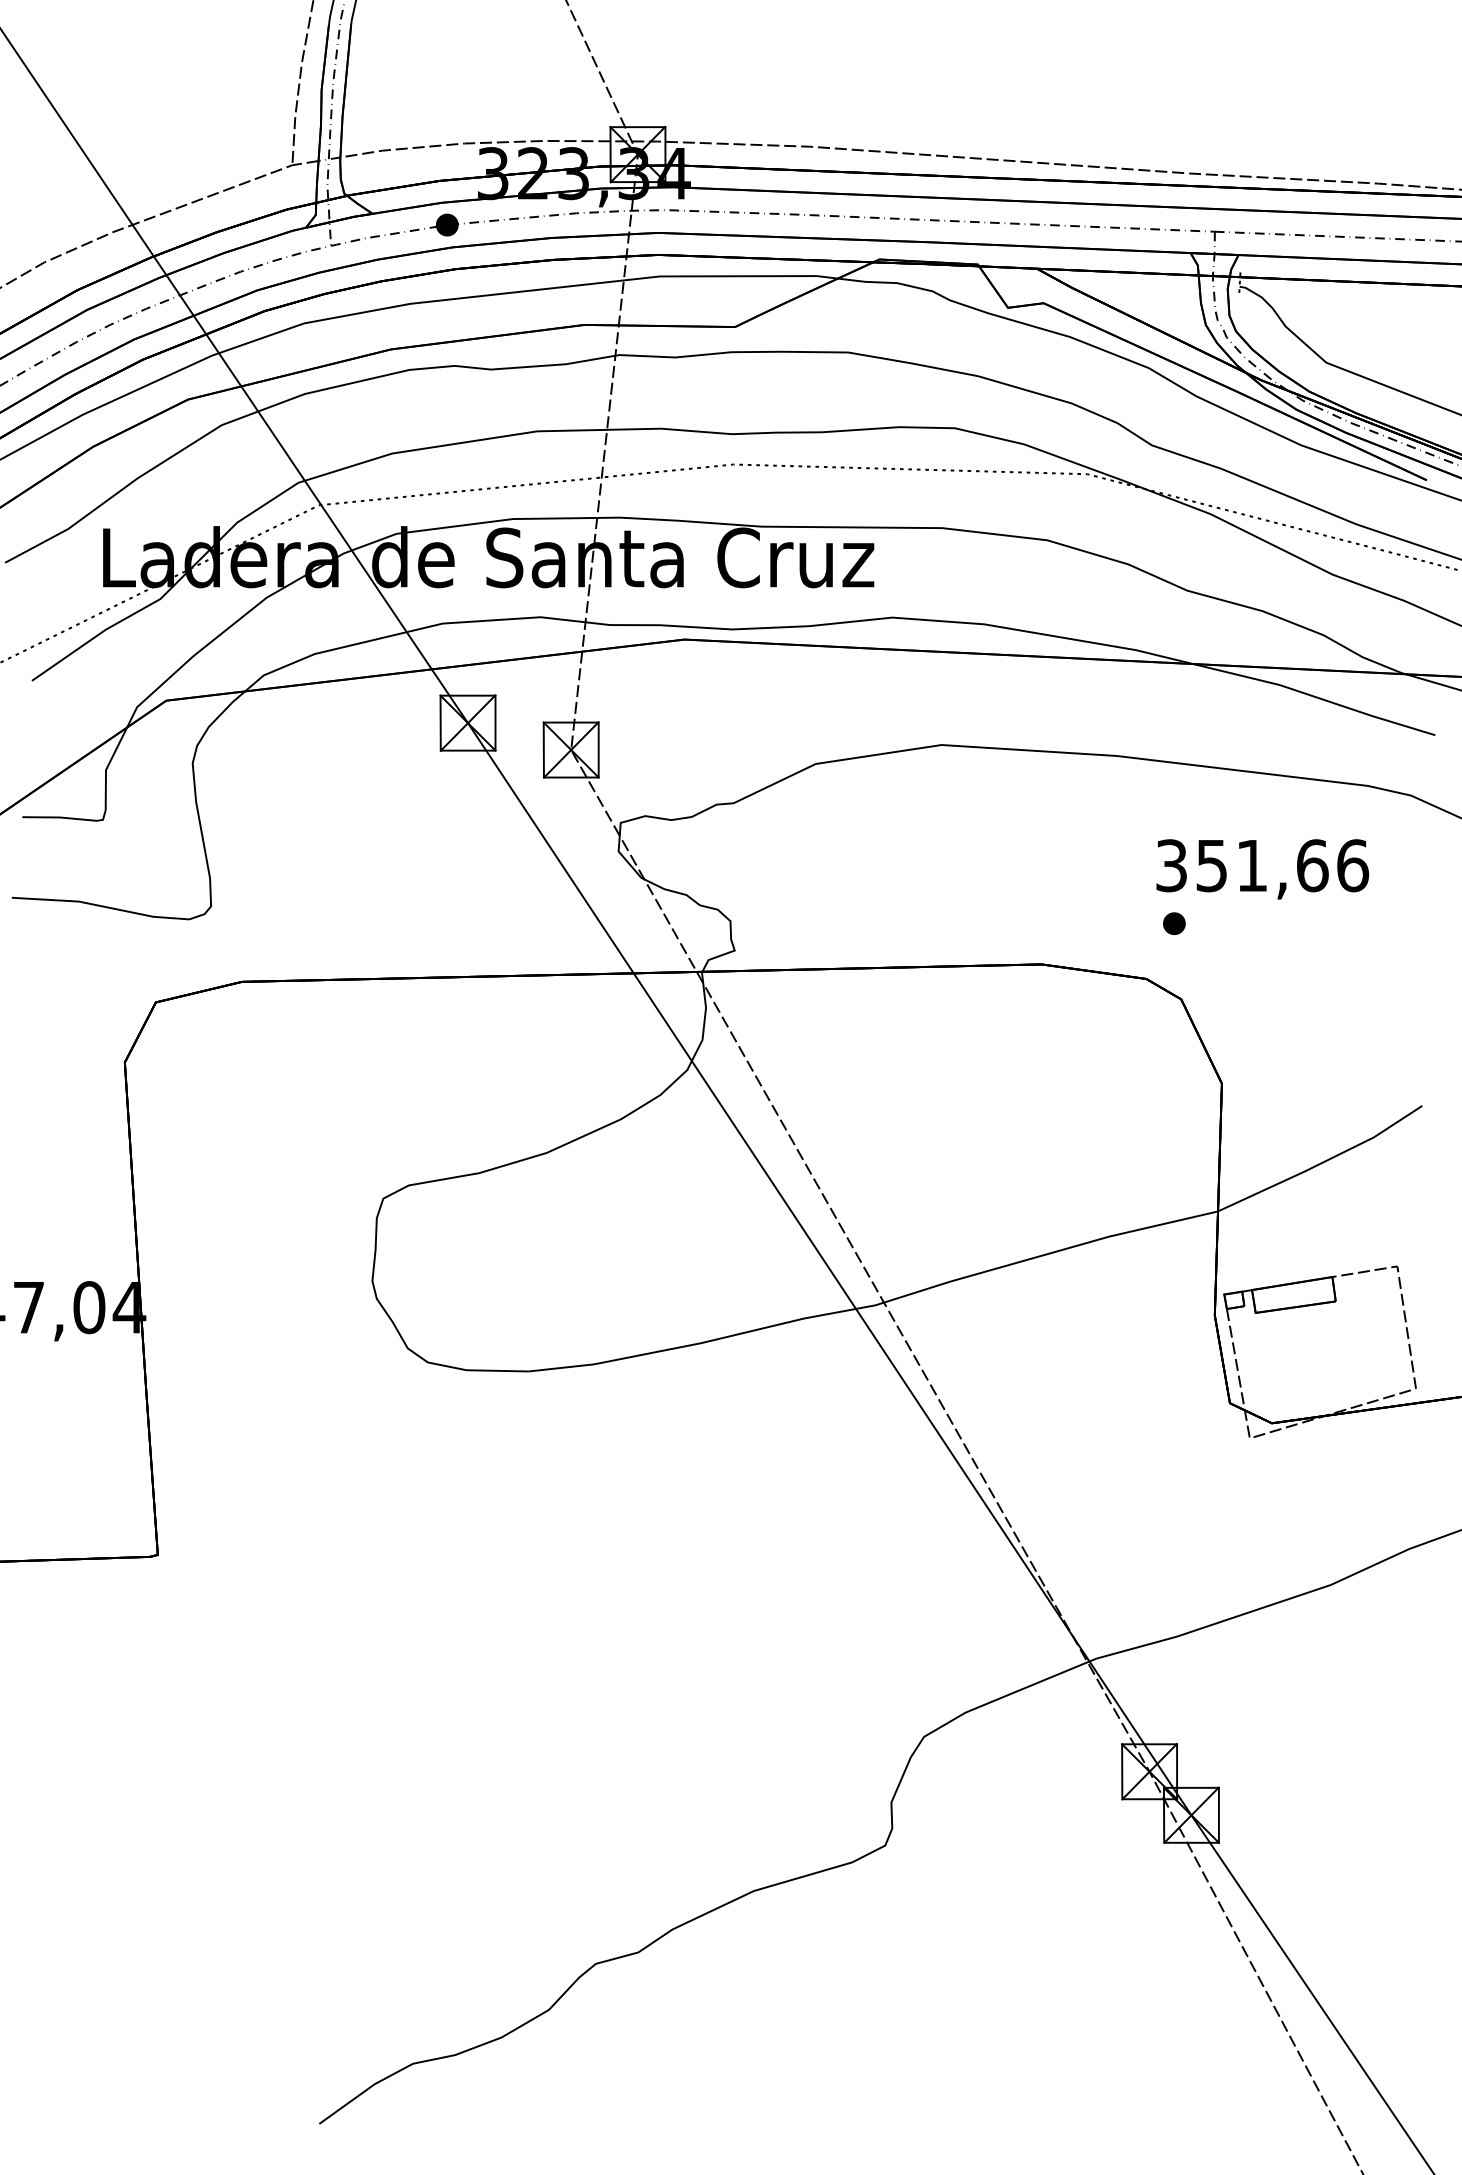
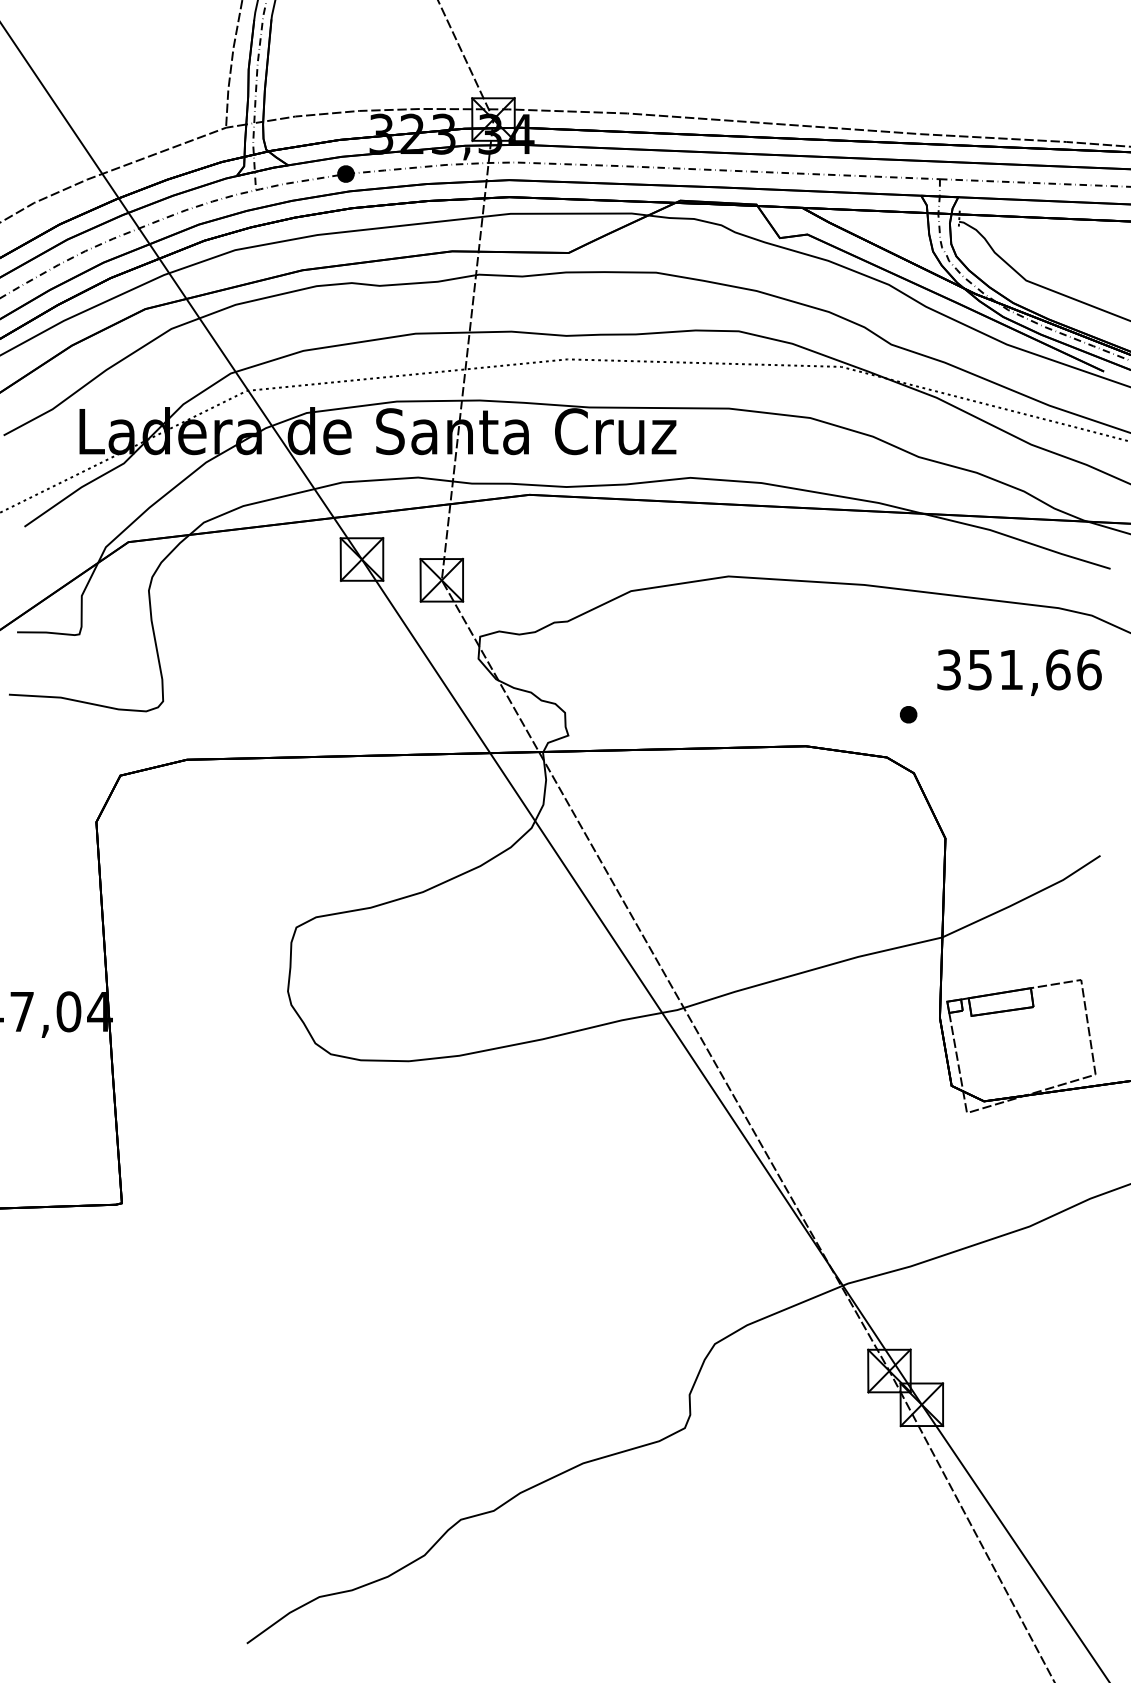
text: (1262, 869) -> (1019, 672), moved

